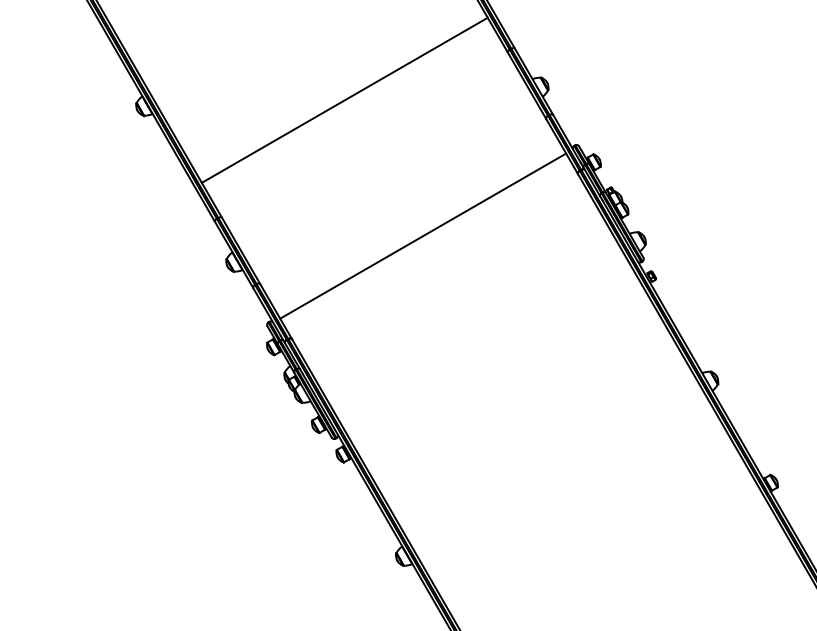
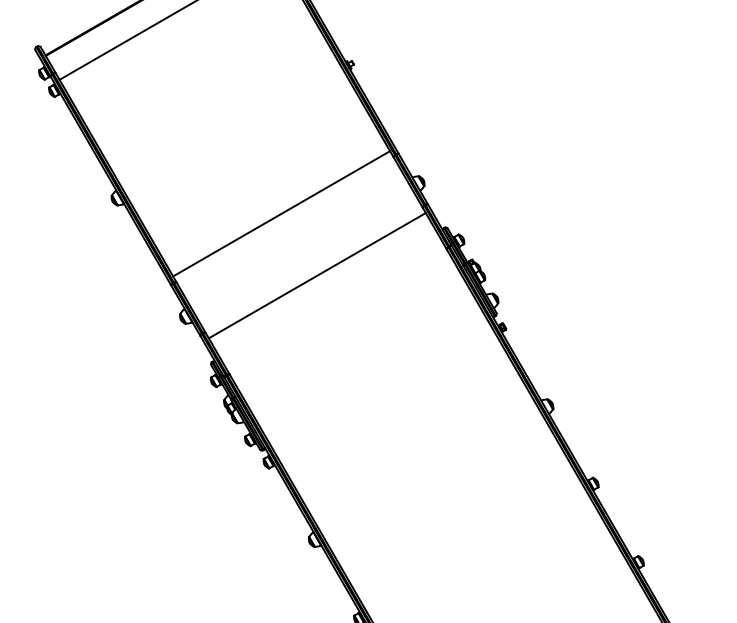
line: (344, 100) -> (281, 213), moved
line: (421, 235) -> (316, 275), moved

